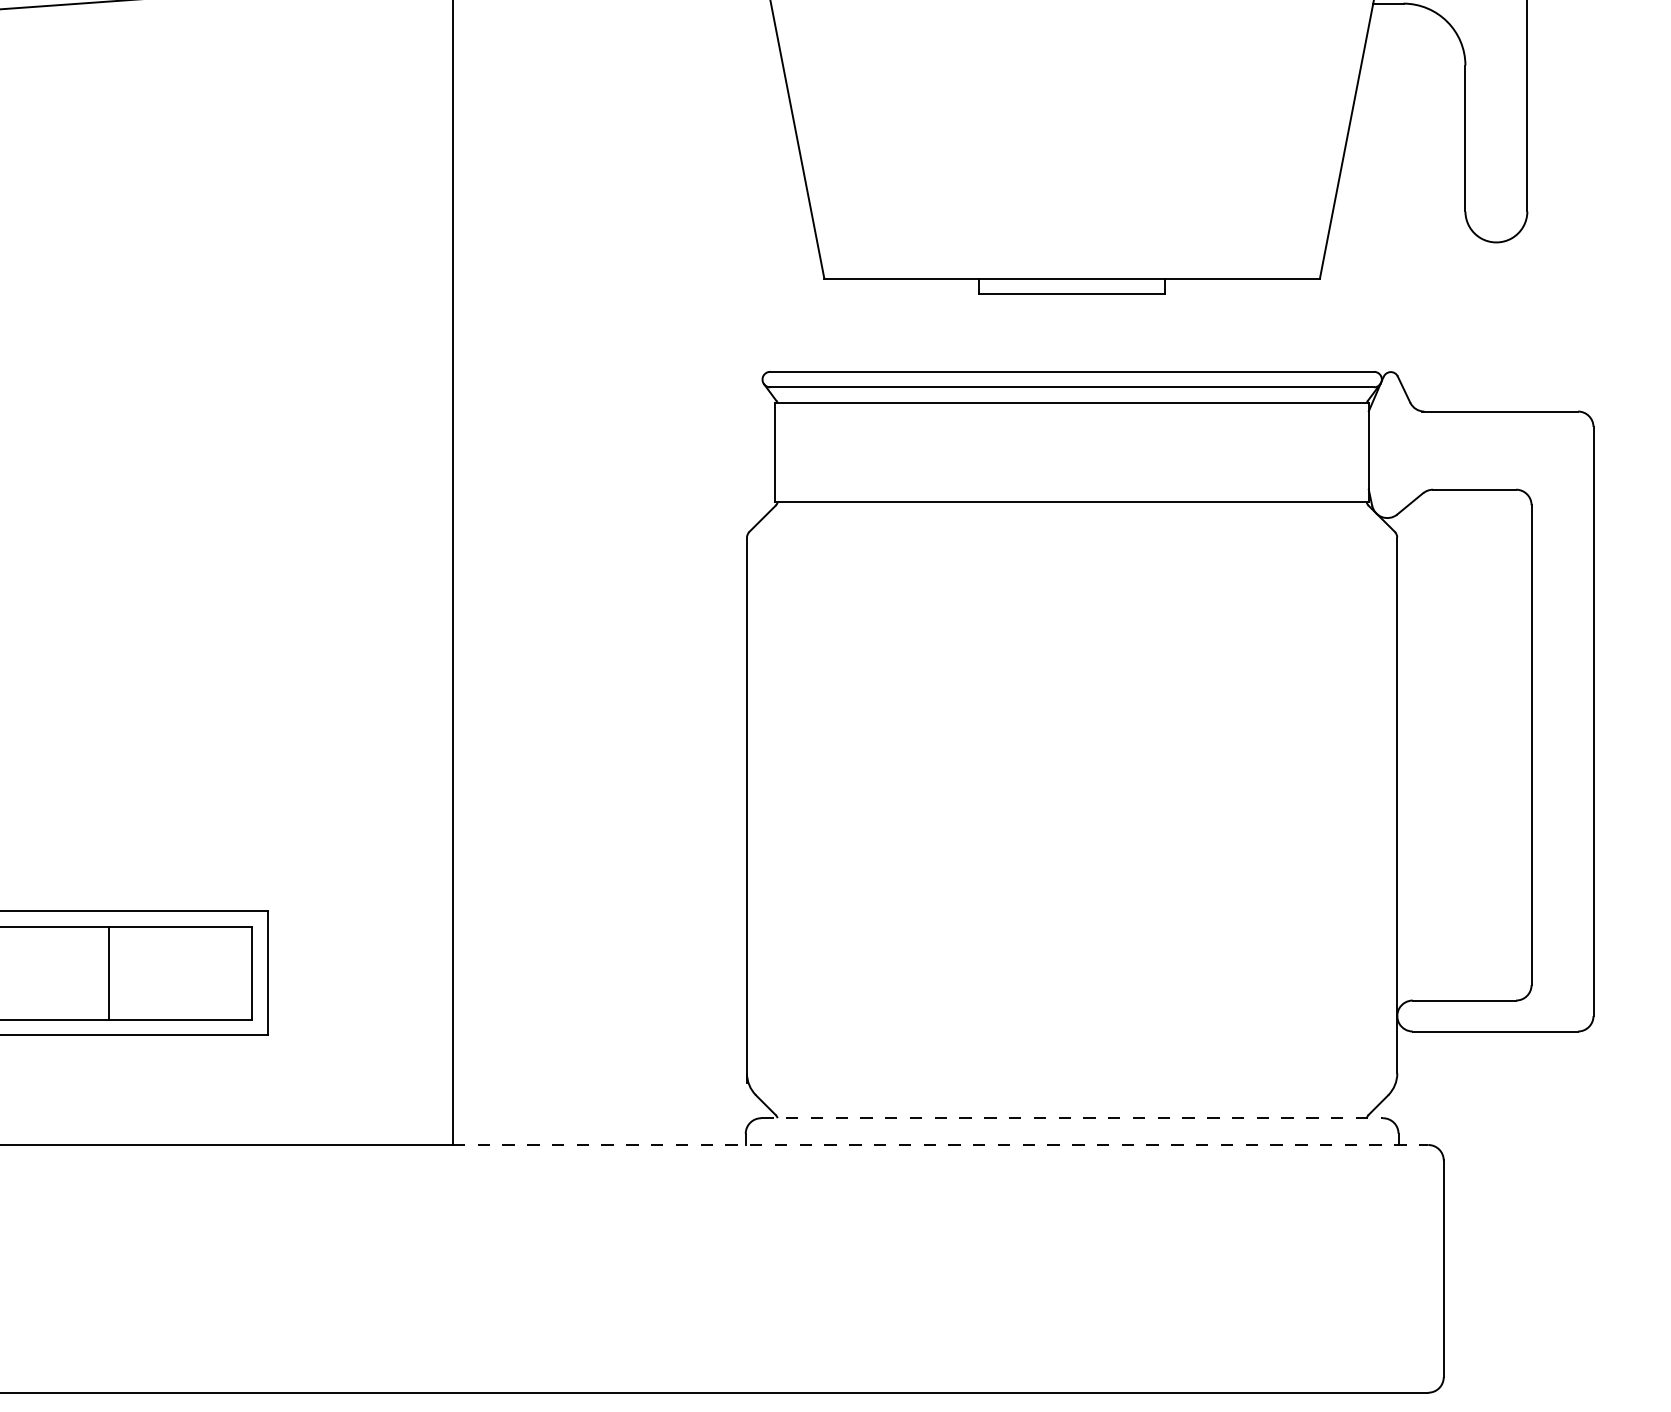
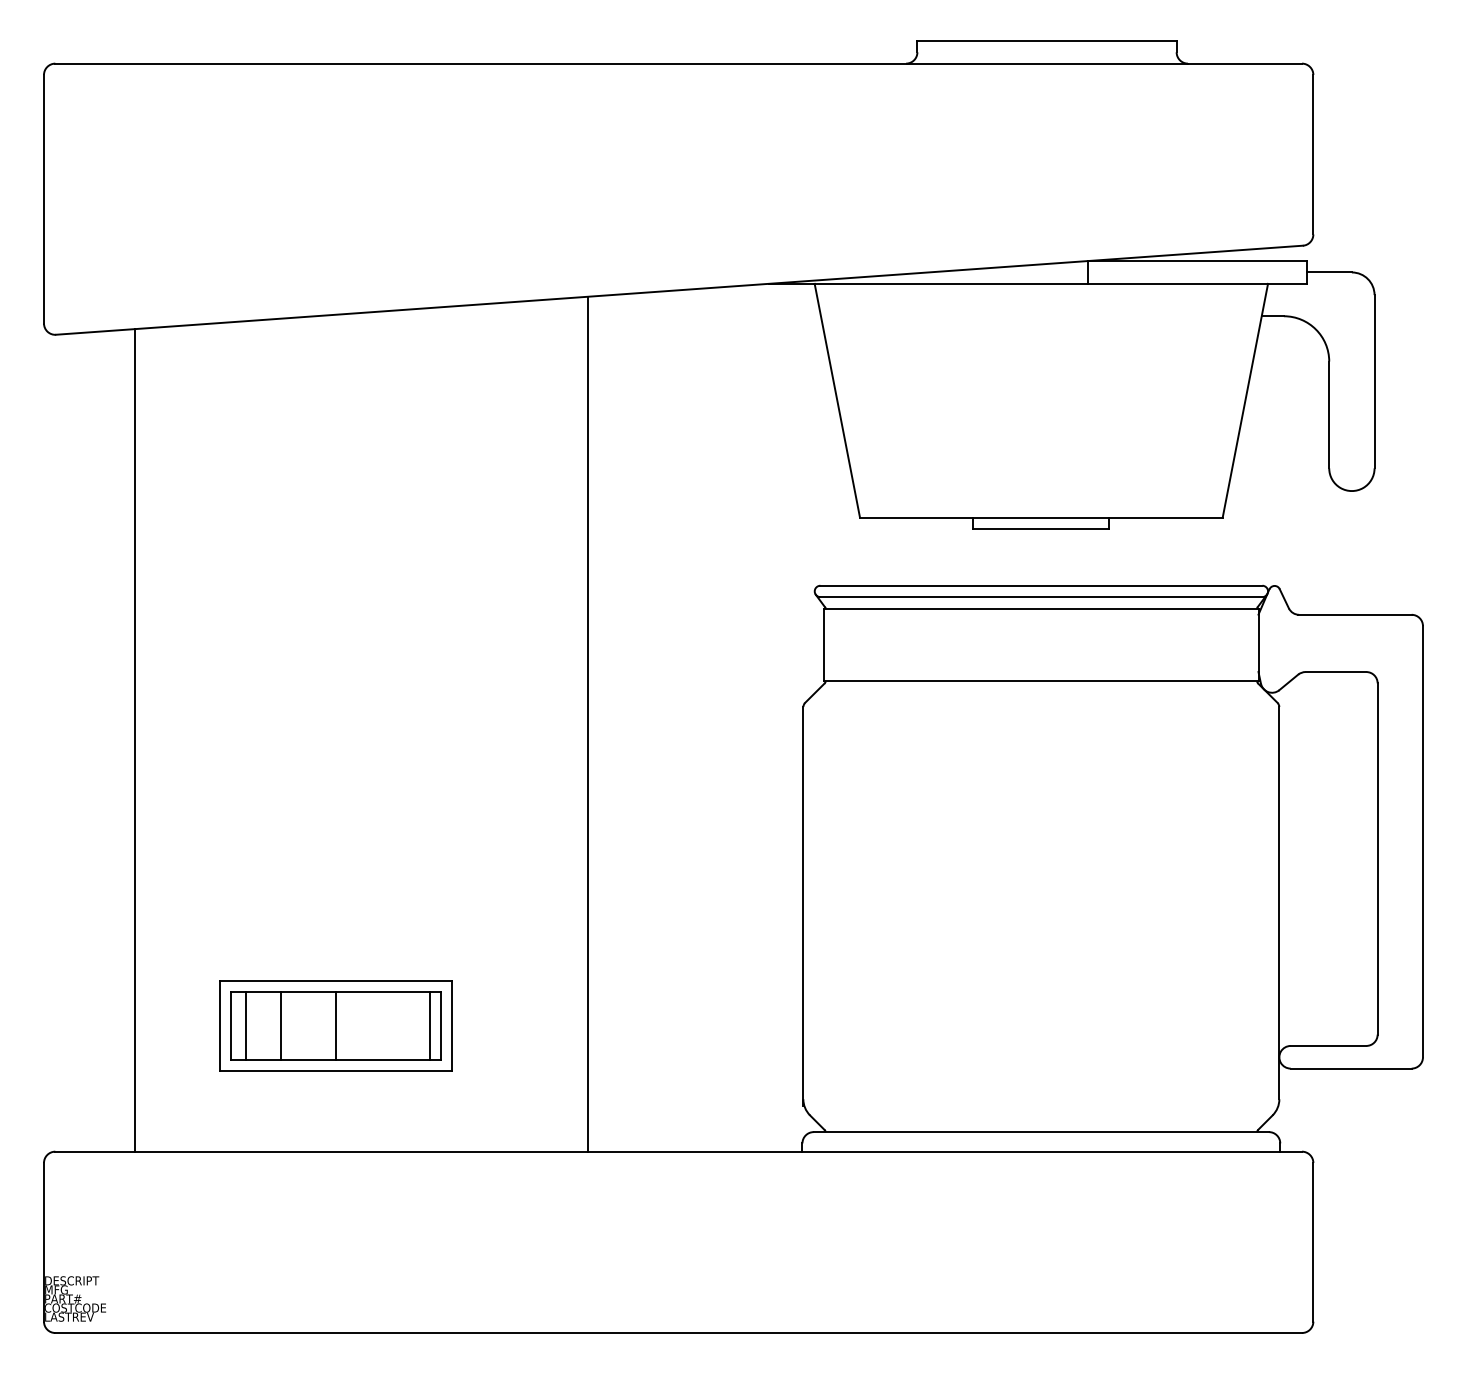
line: (34, 973) -> (281, 1026), added
line: (236, 973) -> (429, 1026), added
line: (1072, 1118) -> (1041, 1132), dashed -> solid
line: (941, 1144) -> (945, 1151), dashed -> solid

